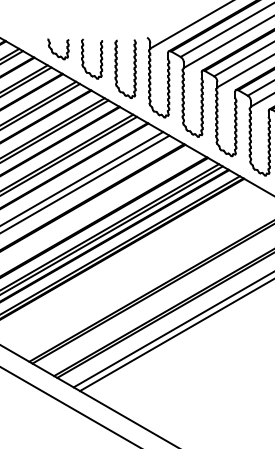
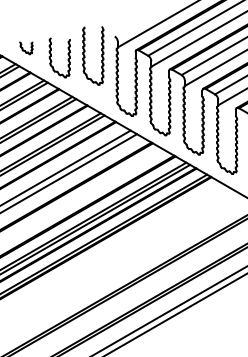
part: (58, 49) -> (26, 48), size x0.6
part: (117, 68) -> (85, 55), moved

